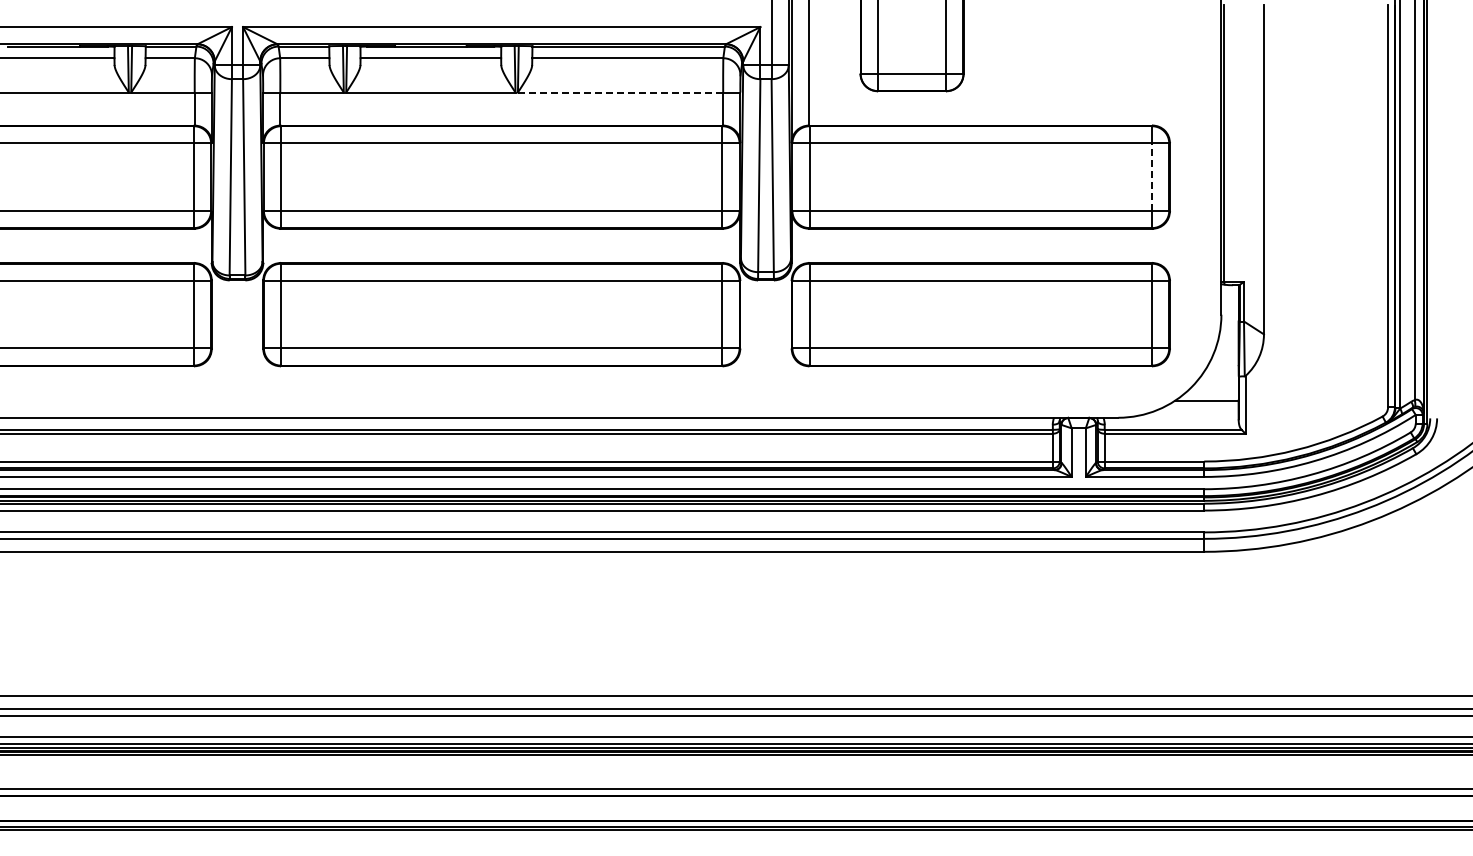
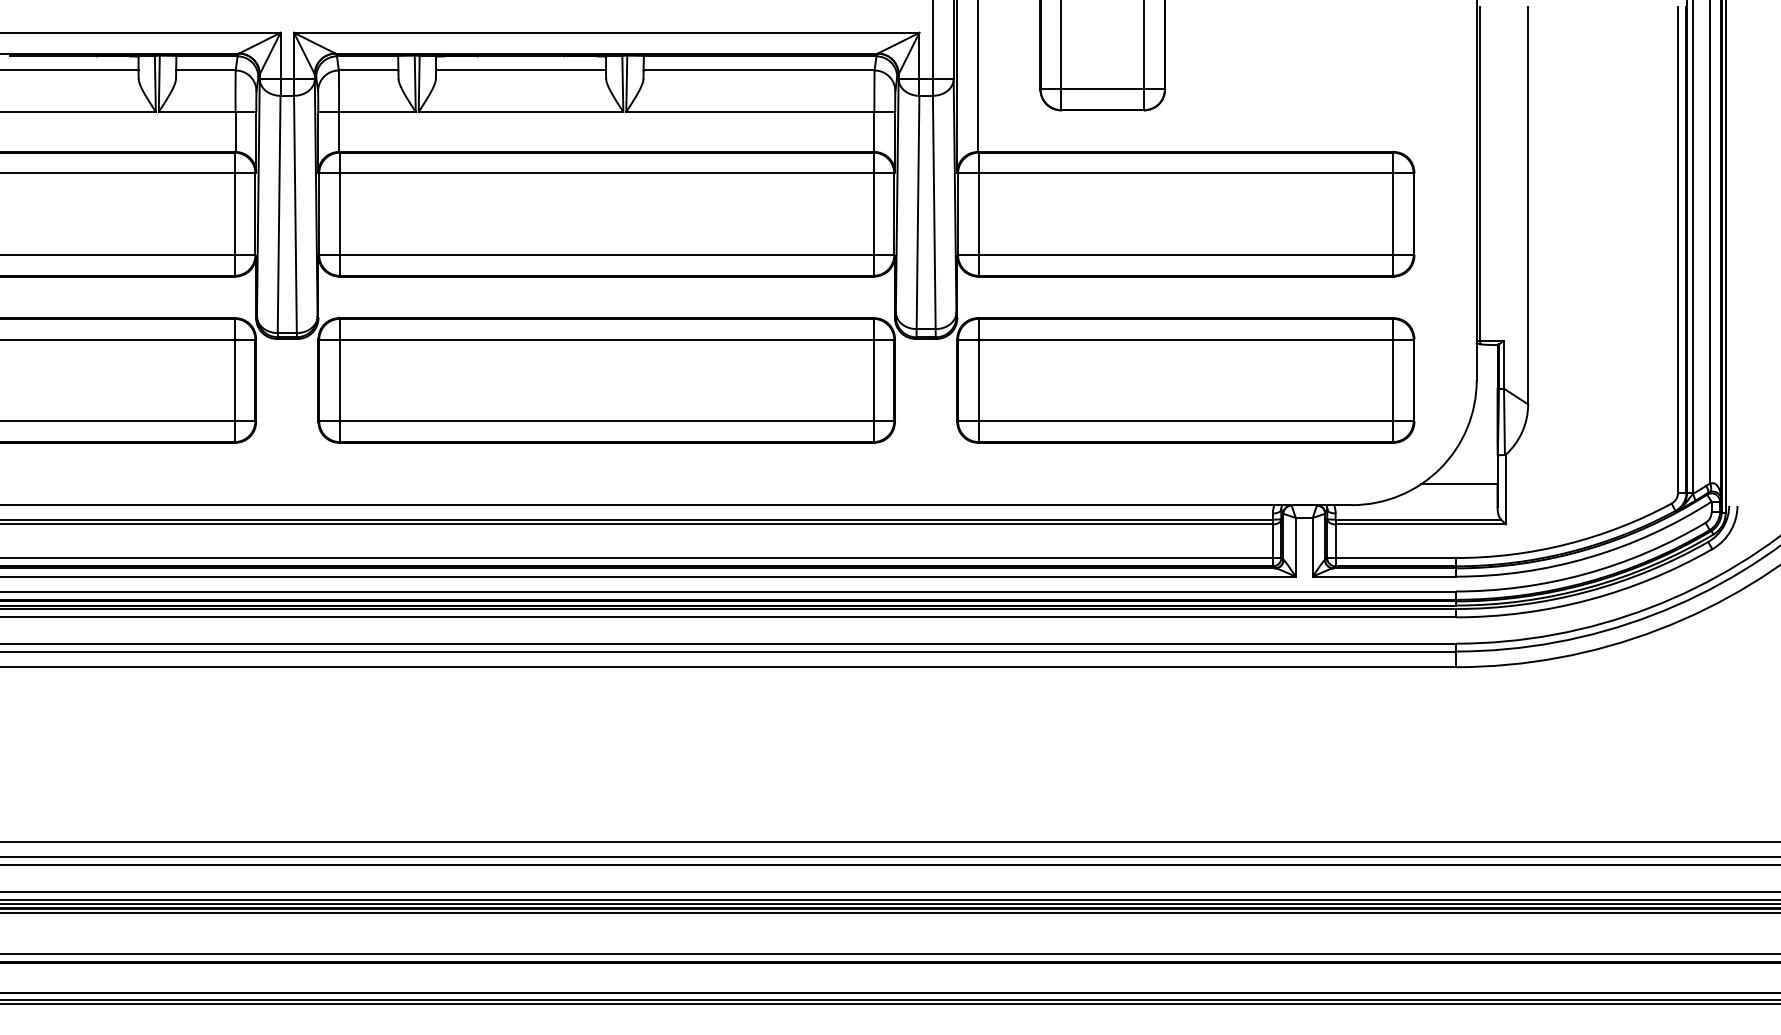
line: (620, 92) -> (750, 111), dashed -> solid
line: (1152, 177) -> (1393, 214), dashed -> solid

